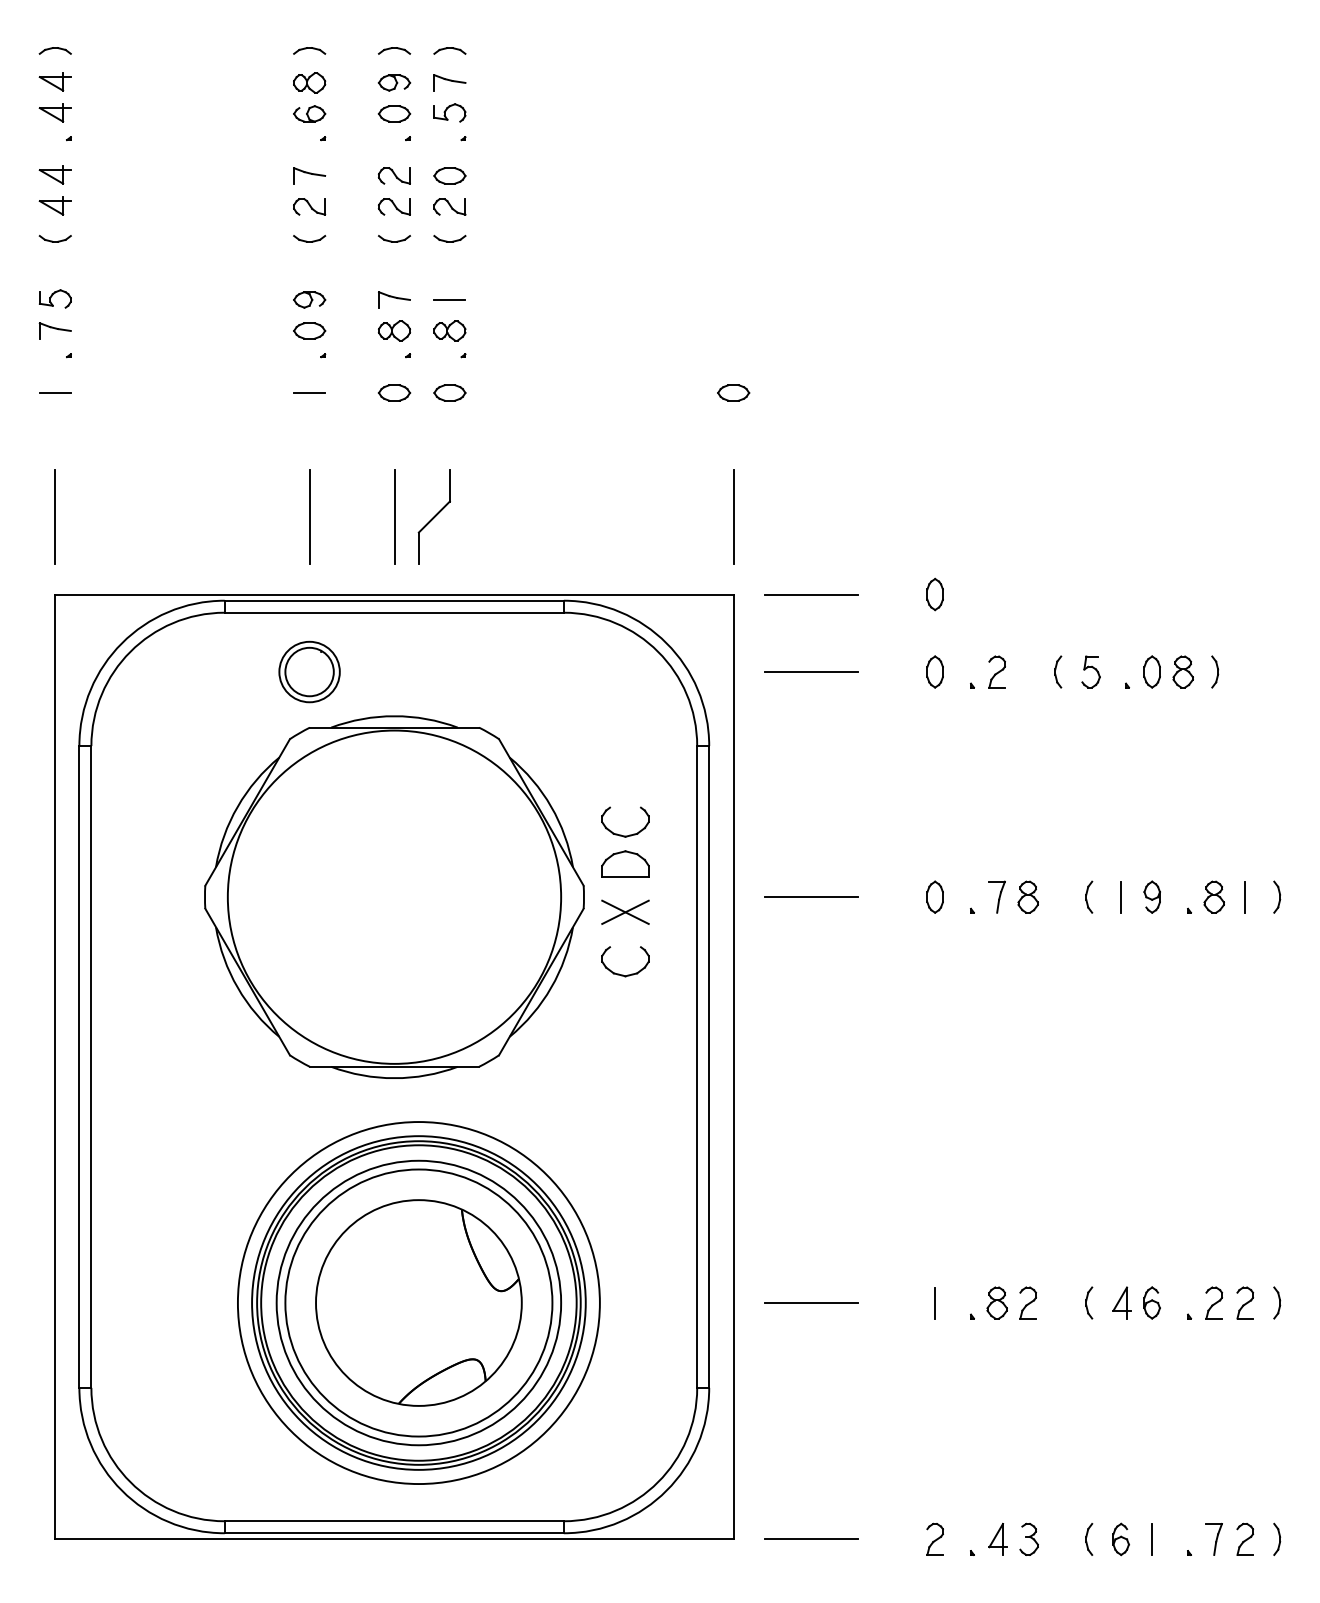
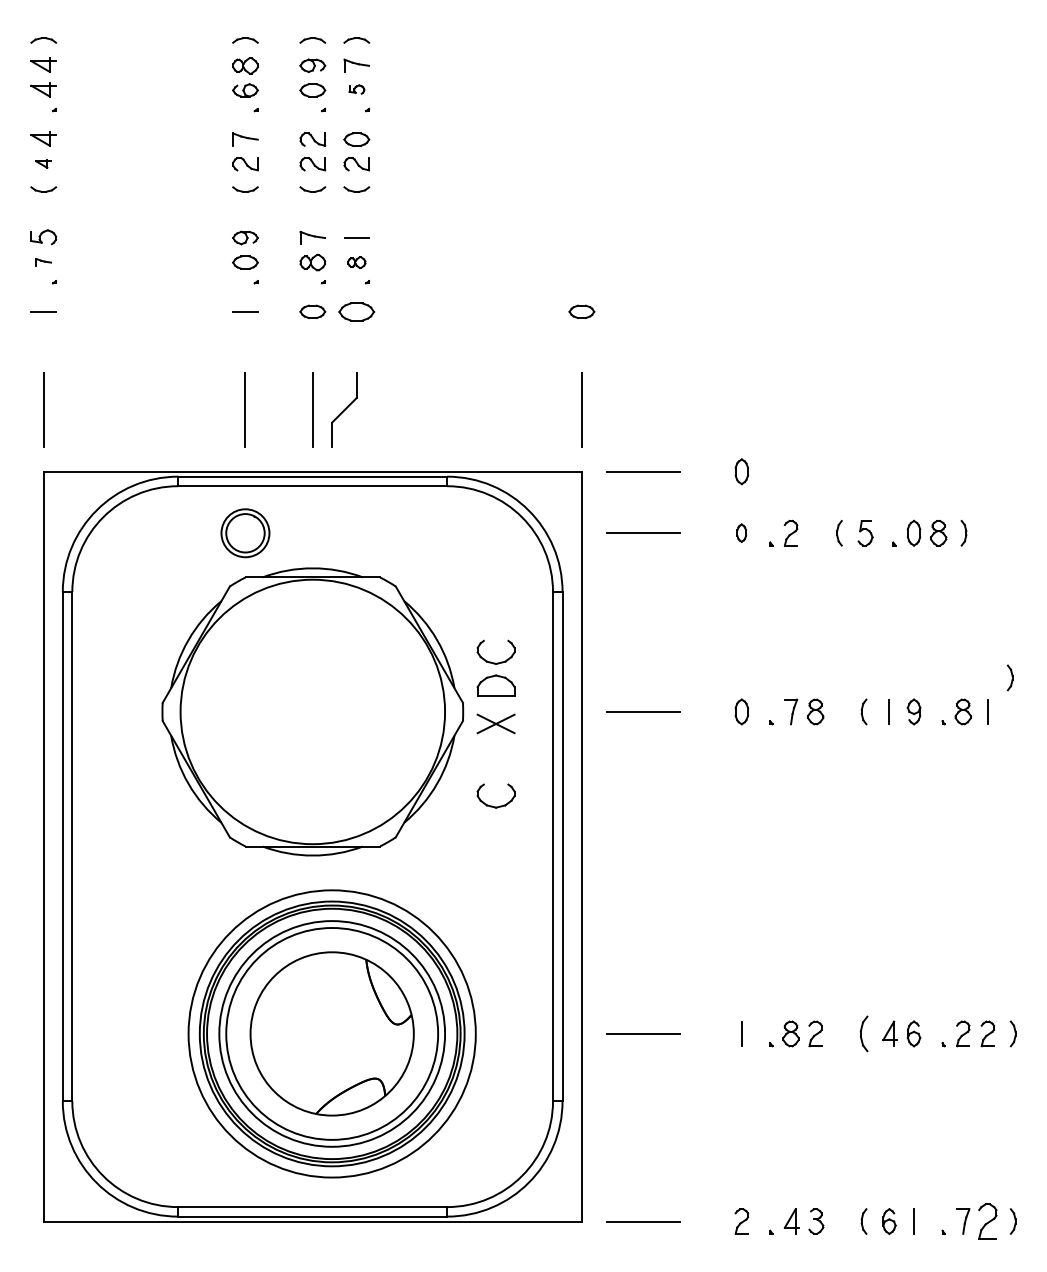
part: (449, 112) -> (356, 89), size x0.6
part: (55, 206) -> (43, 163), size x0.6
part: (55, 330) -> (43, 262), size x0.6
part: (449, 330) -> (356, 262), size x0.7
part: (449, 392) -> (356, 311), size x1.4
part: (934, 671) -> (741, 532), size x0.7
part: (1276, 896) -> (1009, 677), moved
part: (620, 973) -> (492, 805), moved
part: (1088, 1302) -> (863, 1033), size x1.4
part: (1244, 1539) -> (987, 1221), size x1.4

